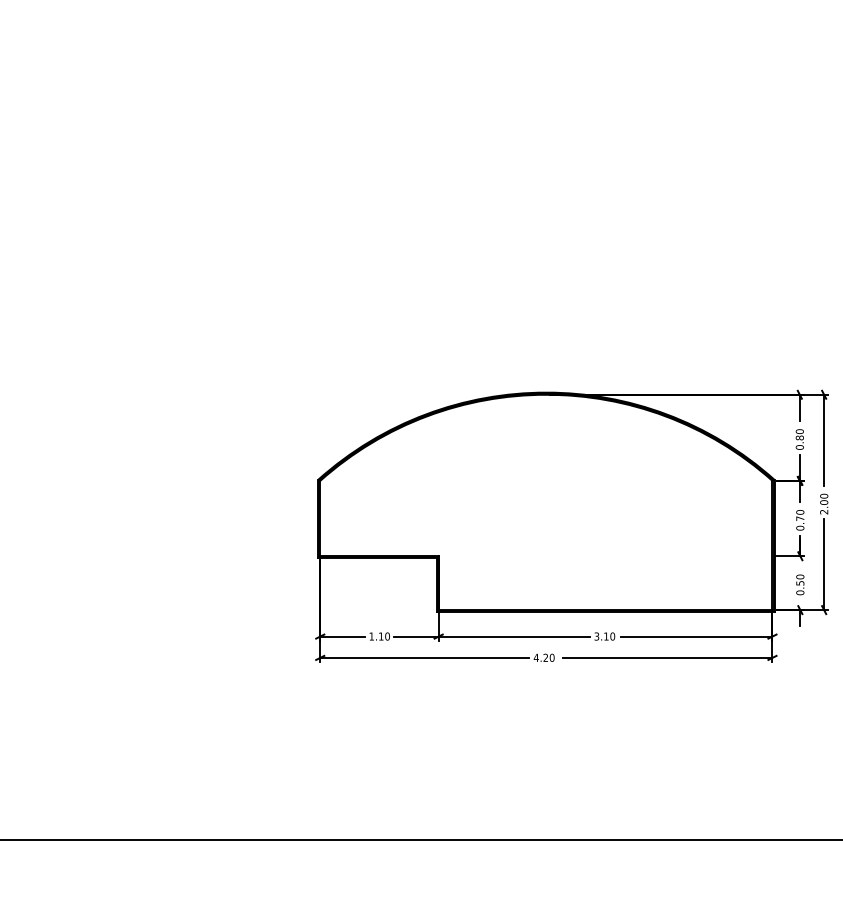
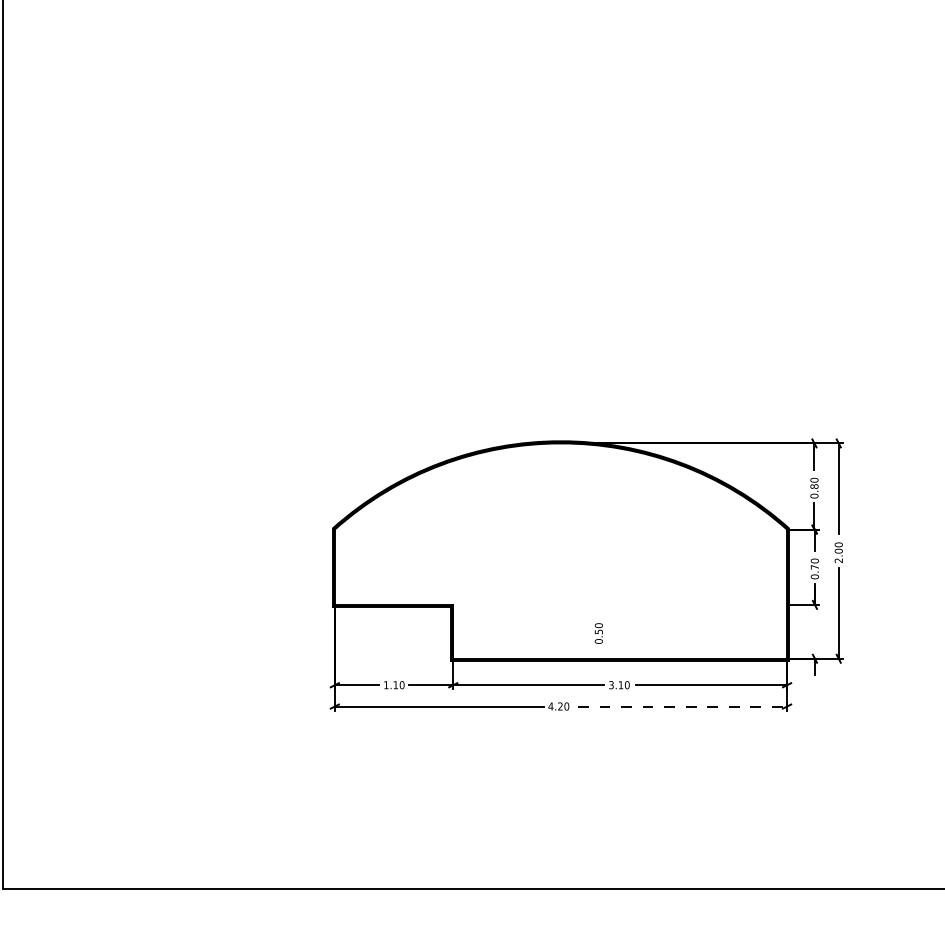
text: (799, 584) -> (598, 633), moved
line: (668, 657) -> (683, 706), solid -> dashed

